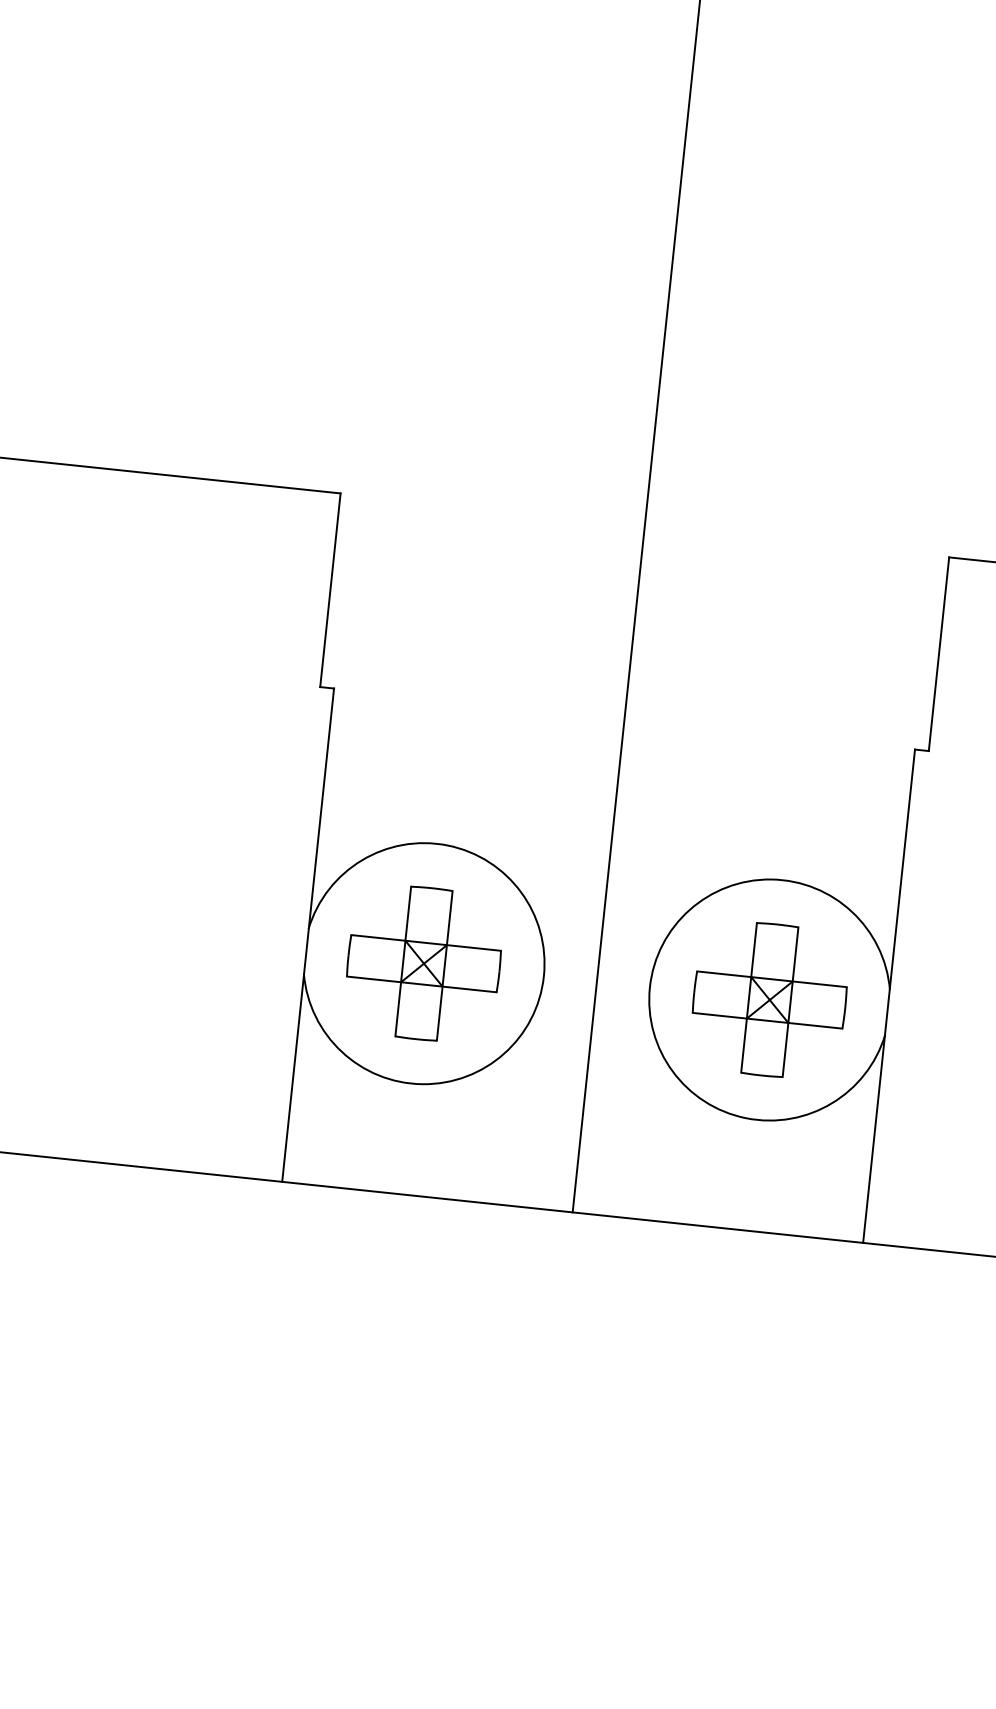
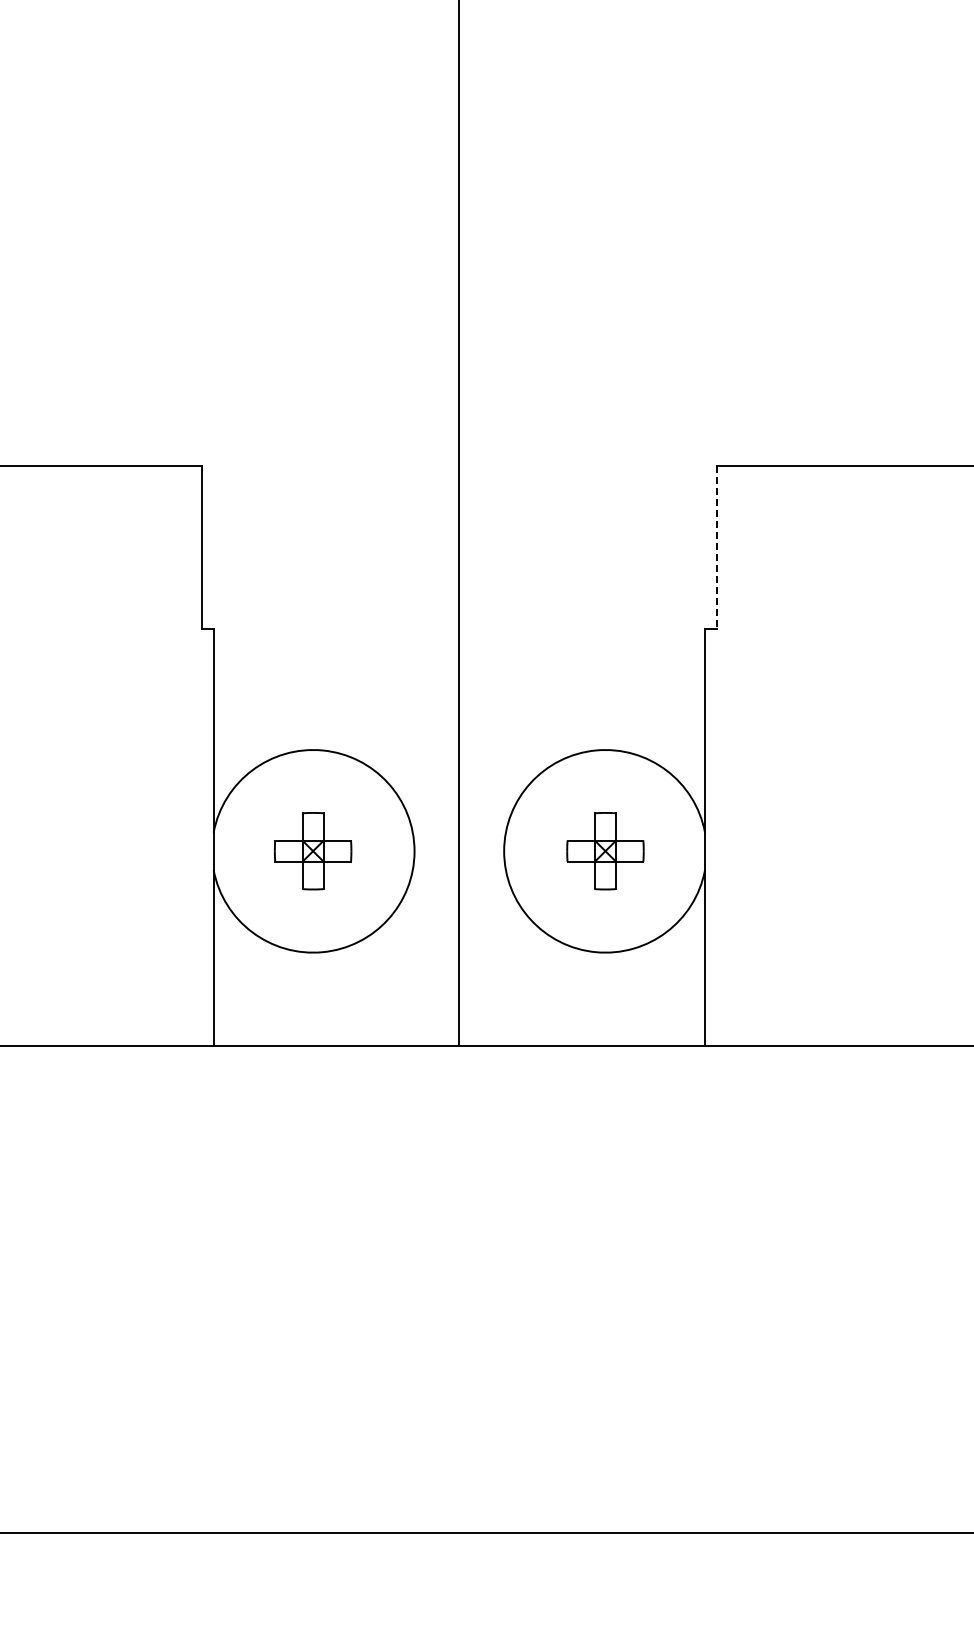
line: (938, 654) -> (716, 547), solid -> dashed
part: (423, 962) -> (312, 850), size x0.6
part: (769, 999) -> (605, 850), size x0.6

